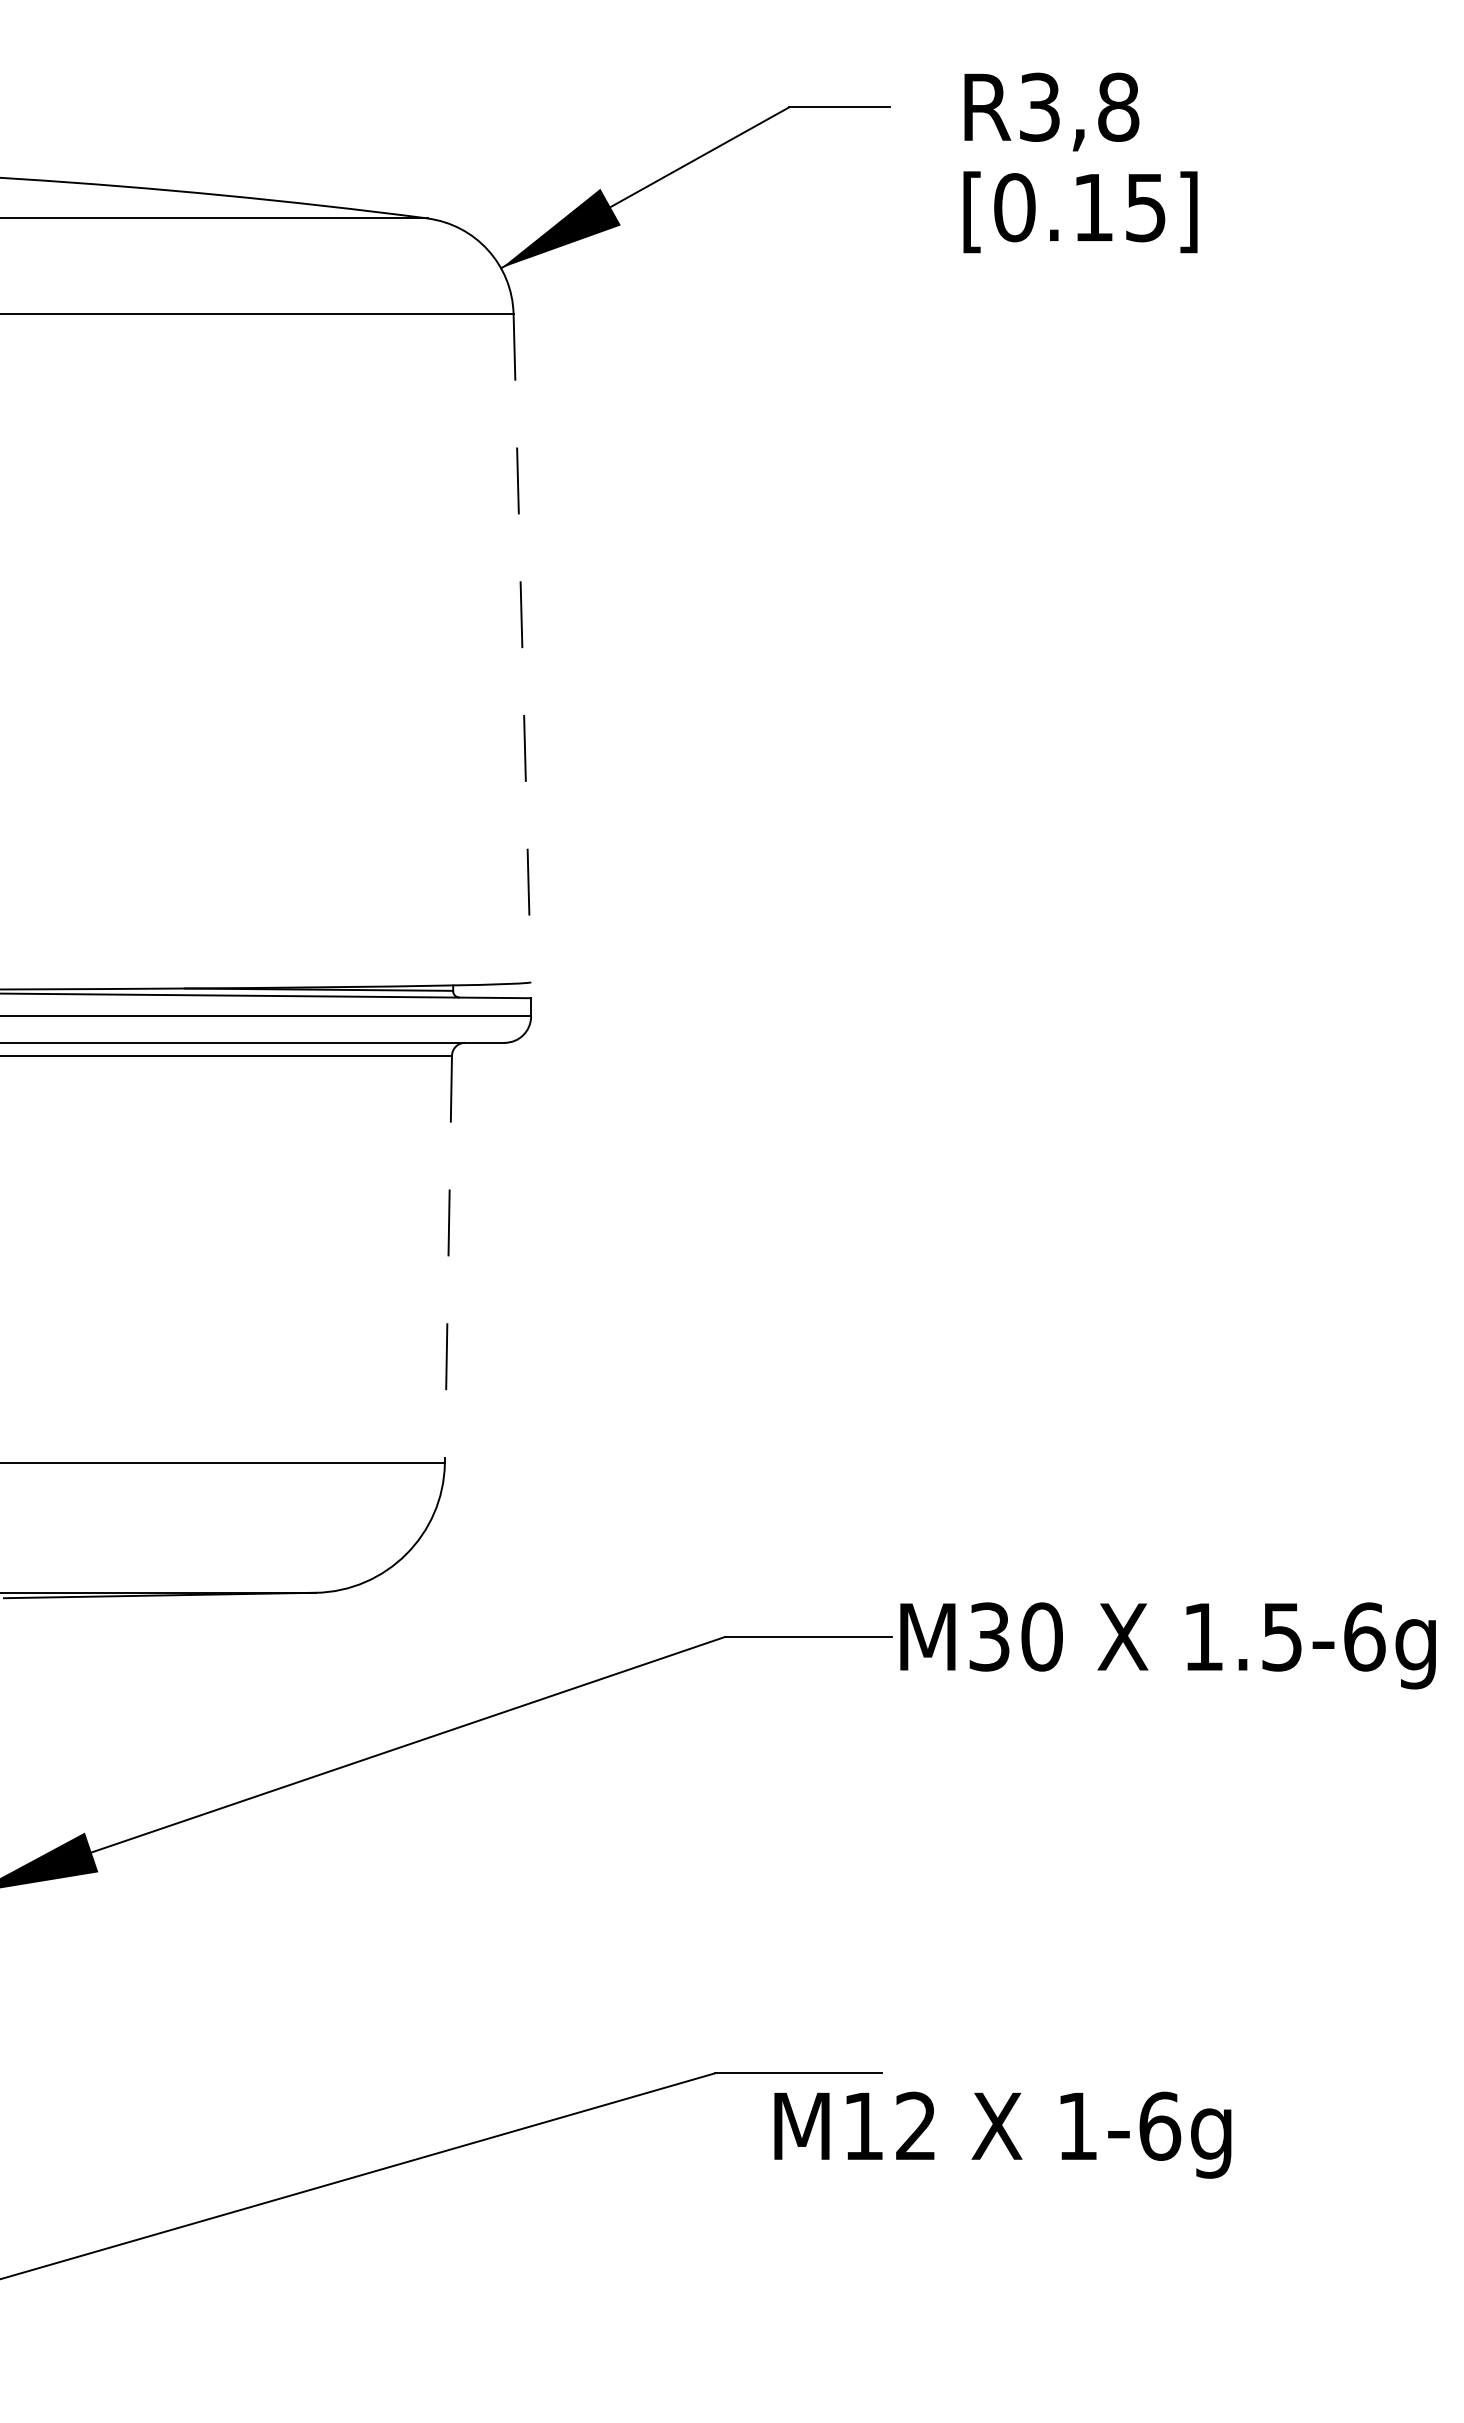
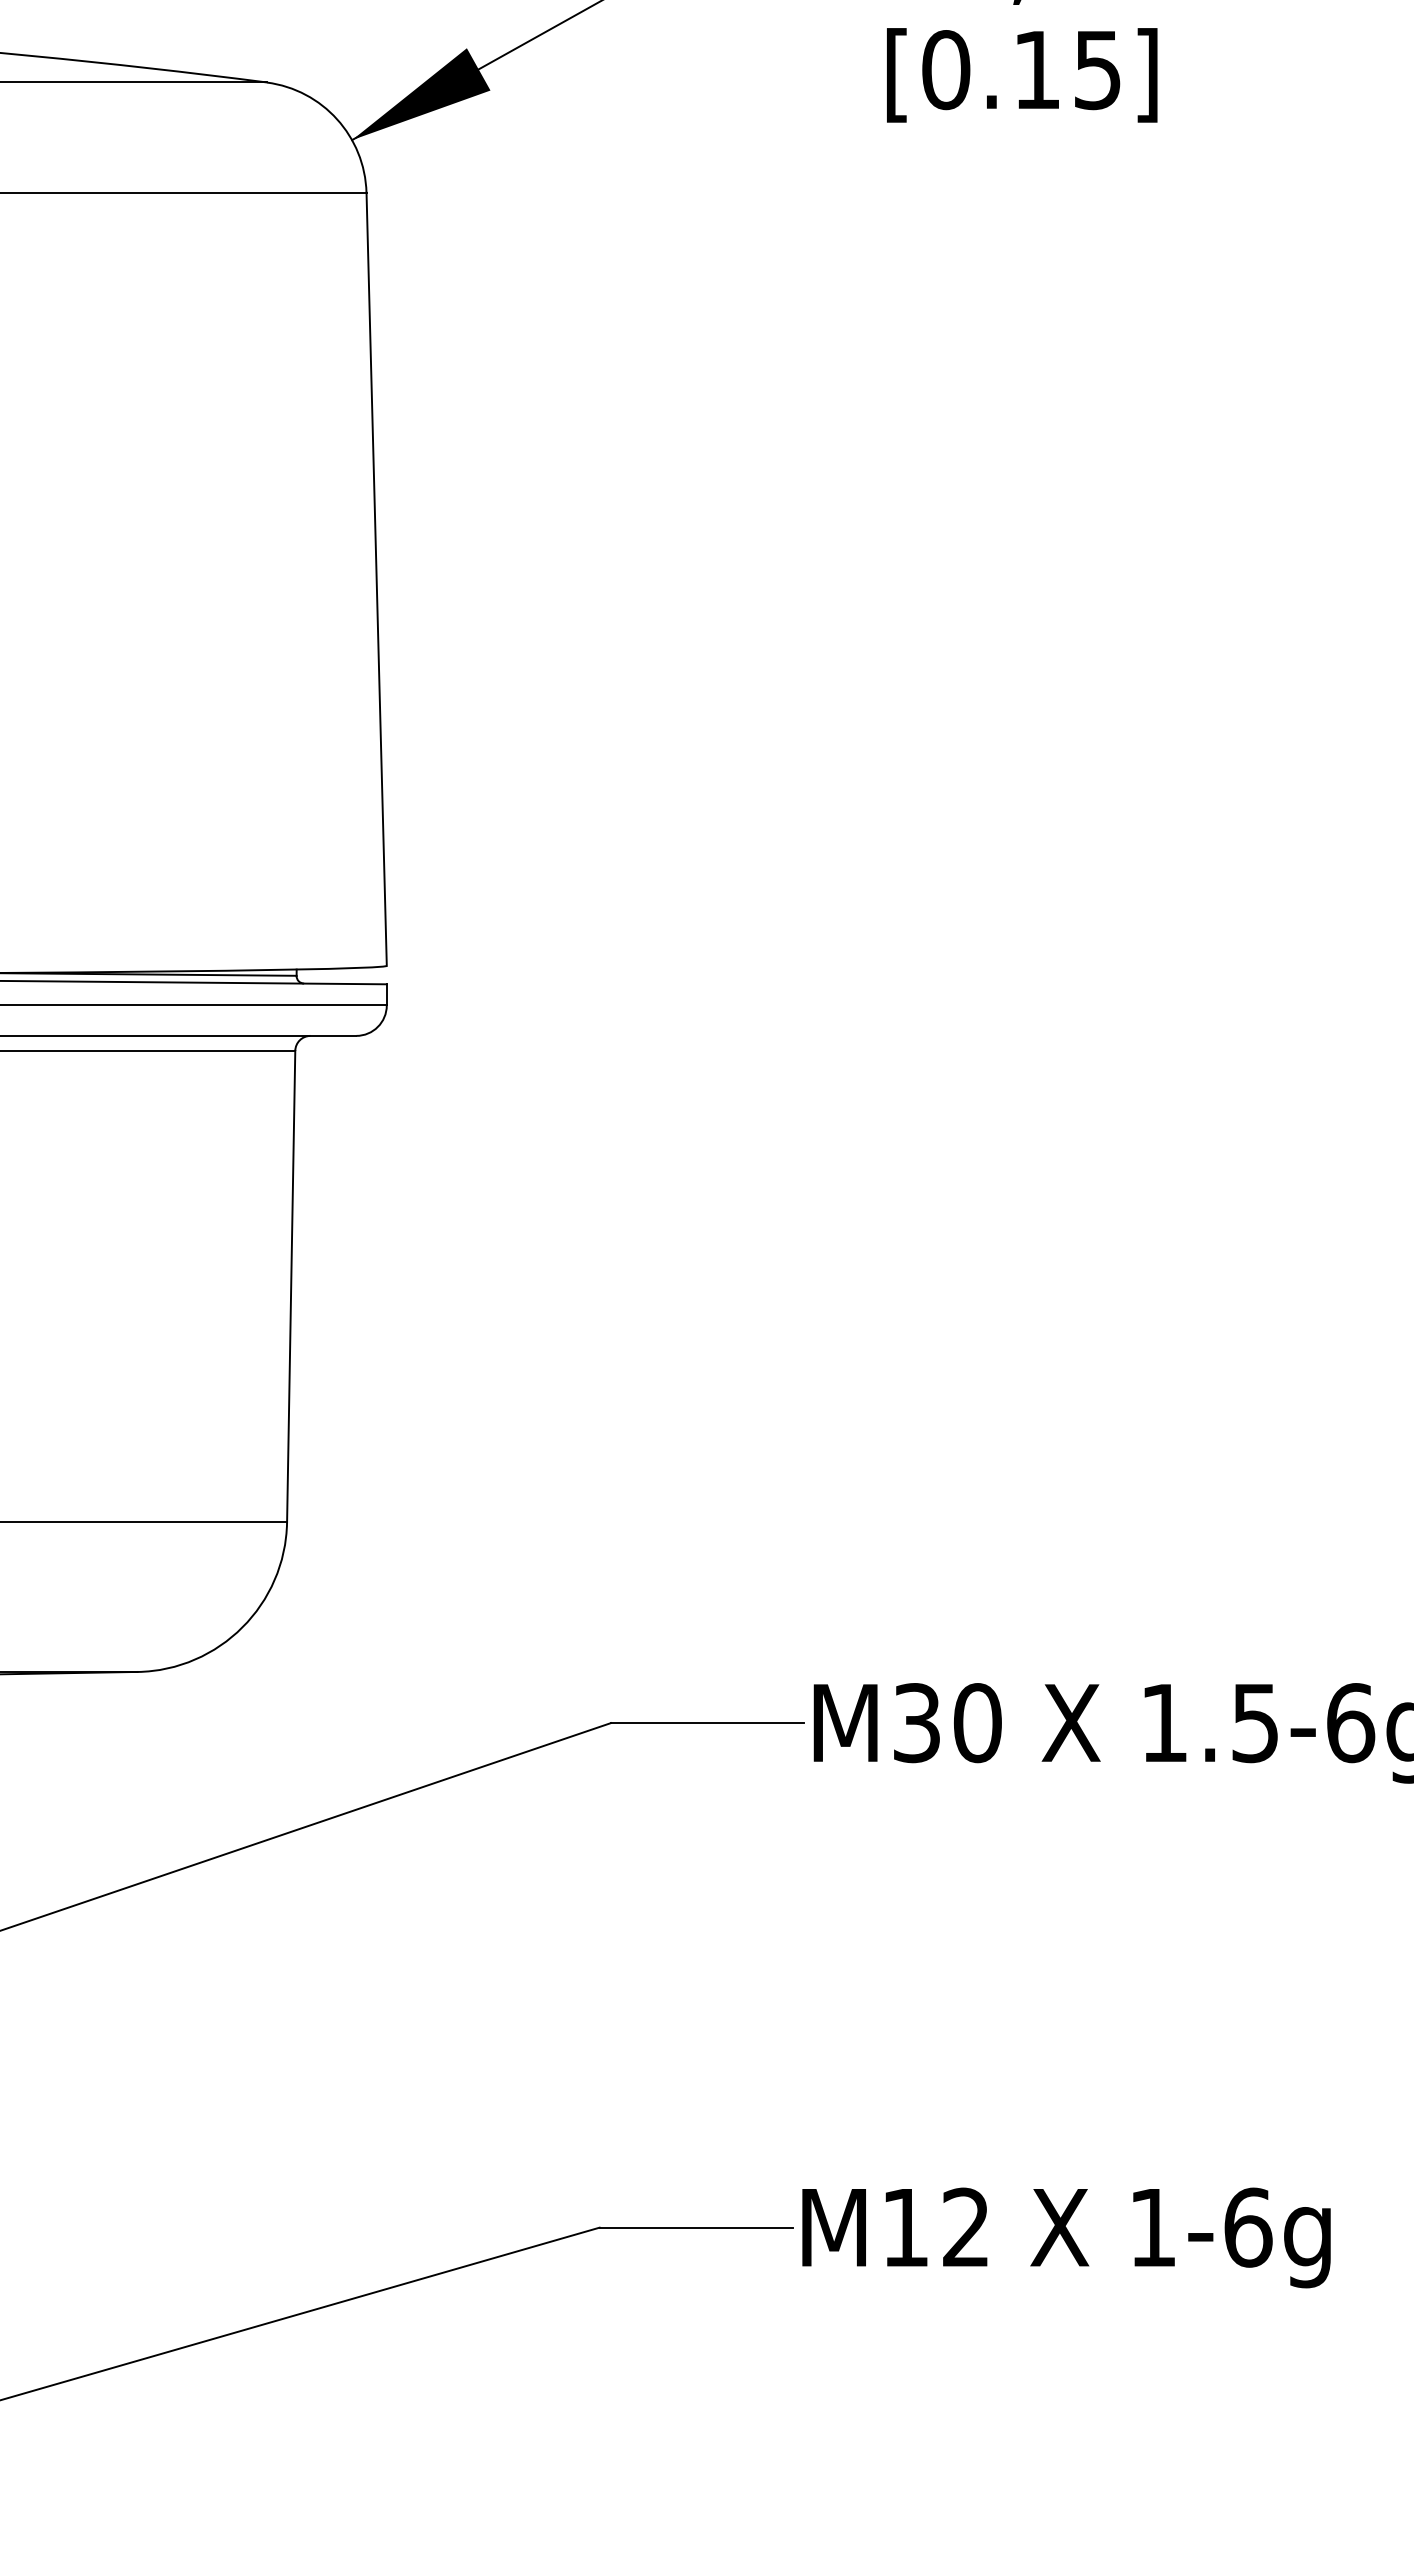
line: (522, 648) -> (376, 579), dashed -> solid
line: (448, 1259) -> (291, 1286), dashed -> solid
text: (1002, 2134) -> (1066, 2237), moved

